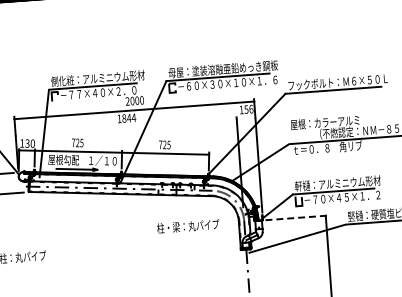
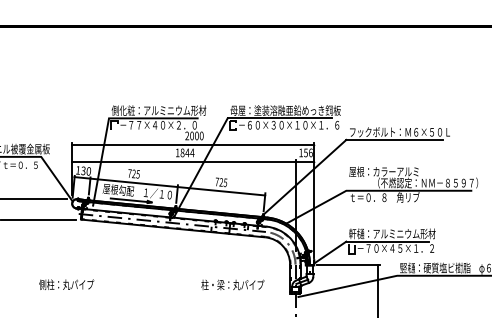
line: (135, 127) -> (193, 162), added
line: (296, 217) -> (348, 265), dashed -> solid
text: (187, 225) -> (232, 284), moved

